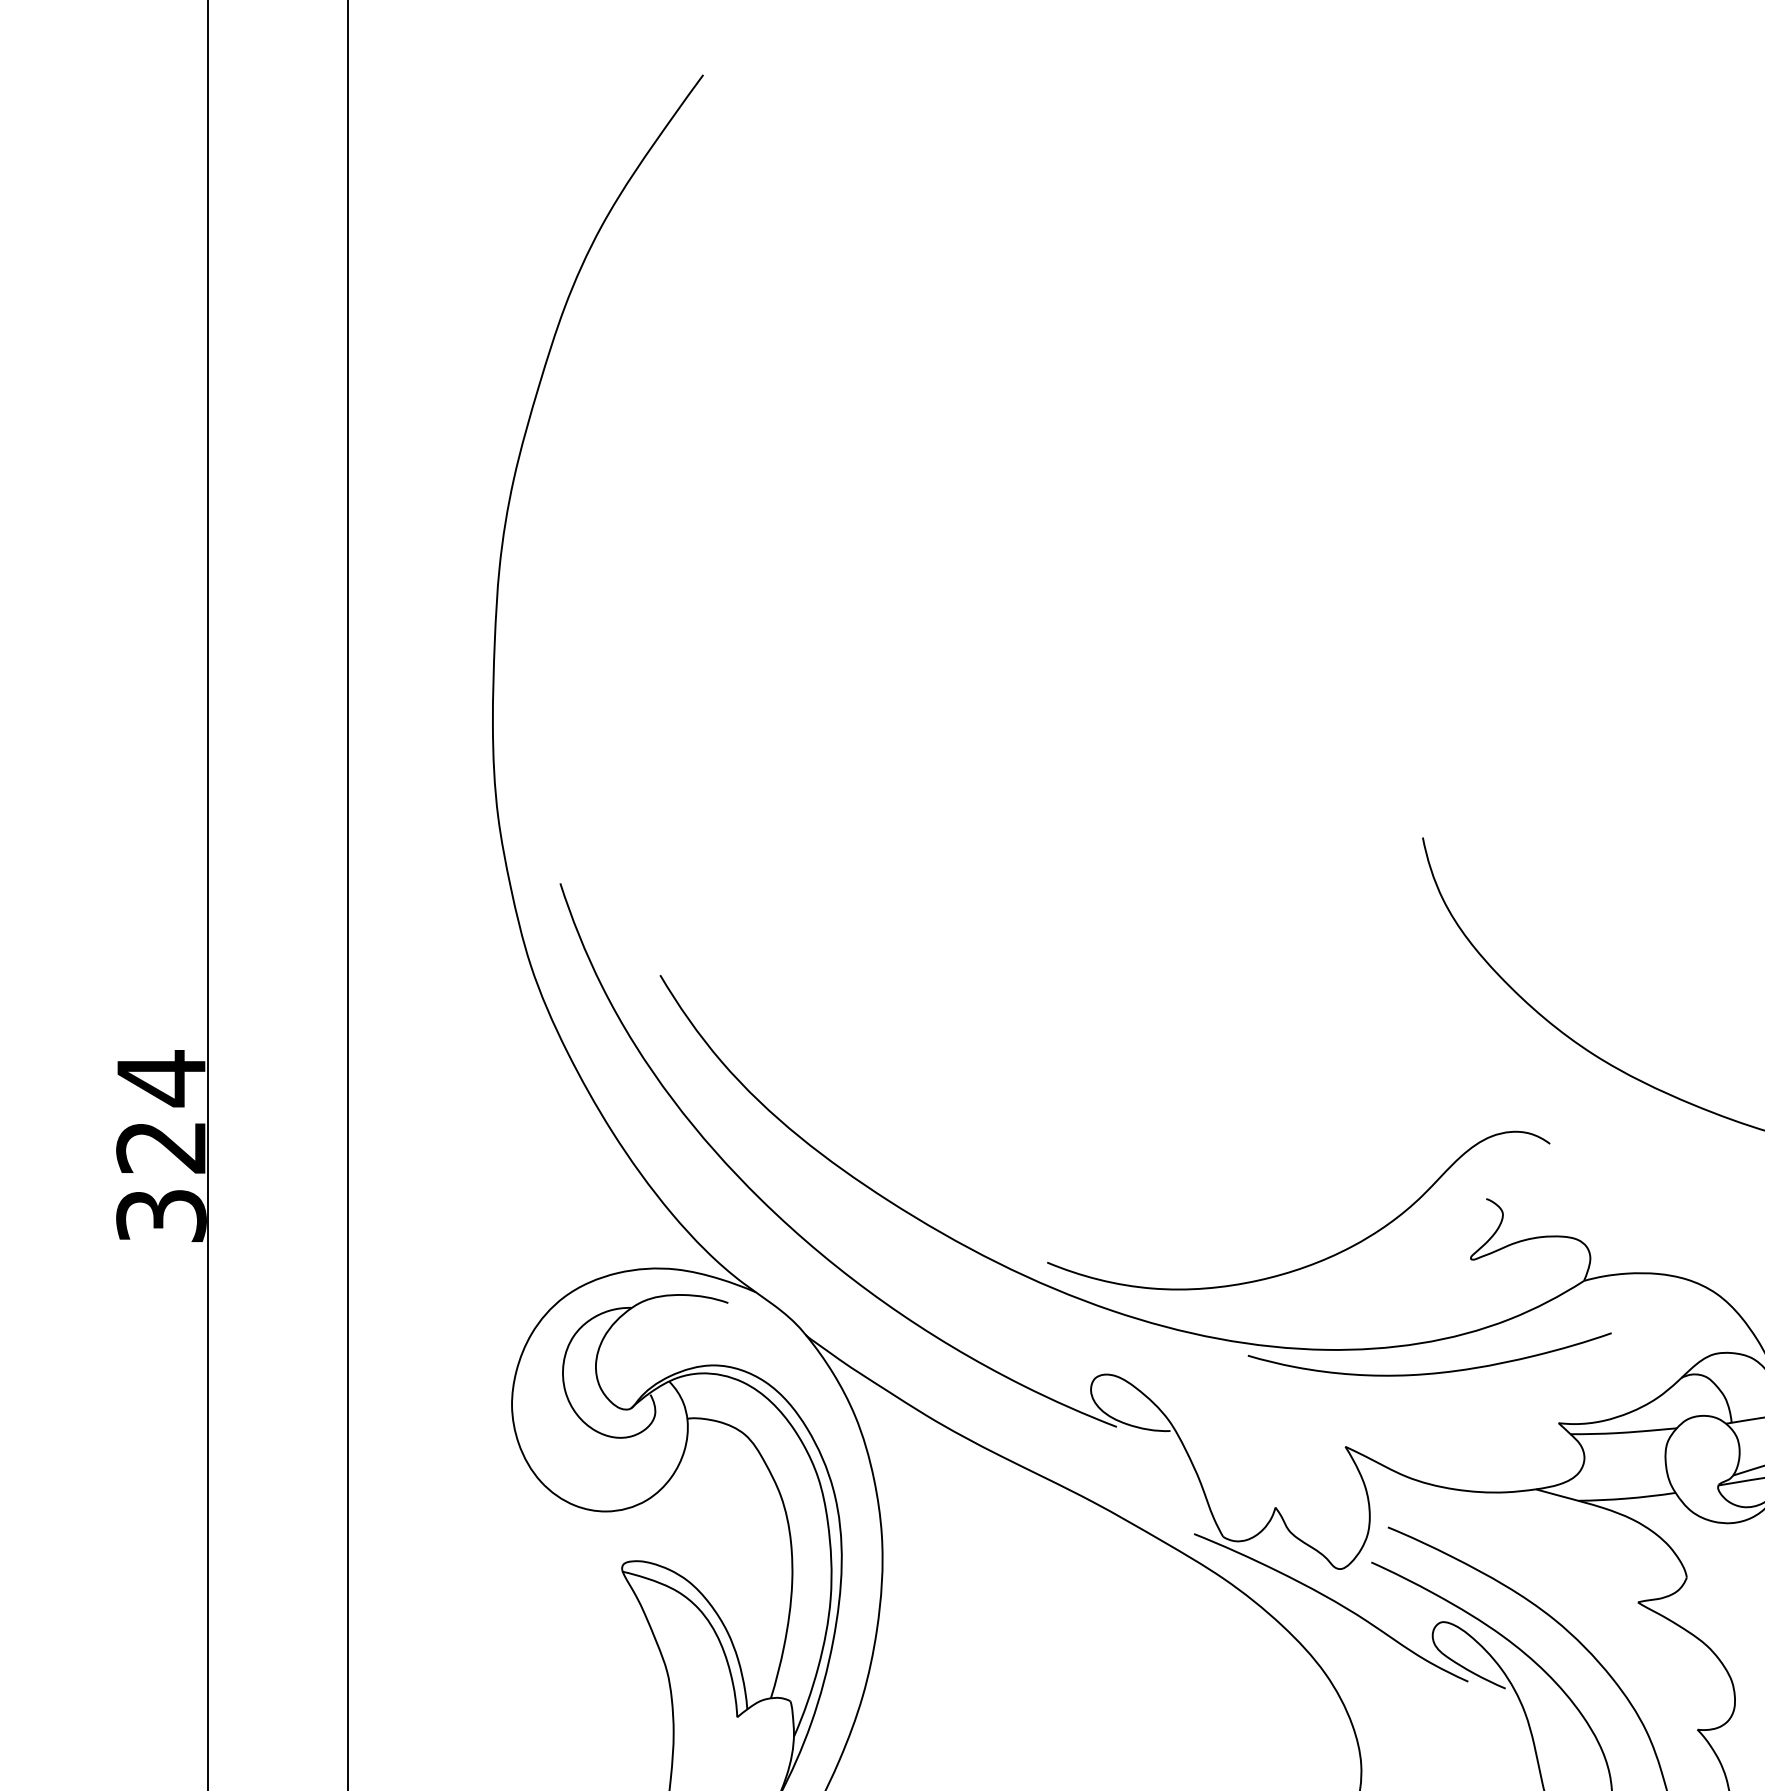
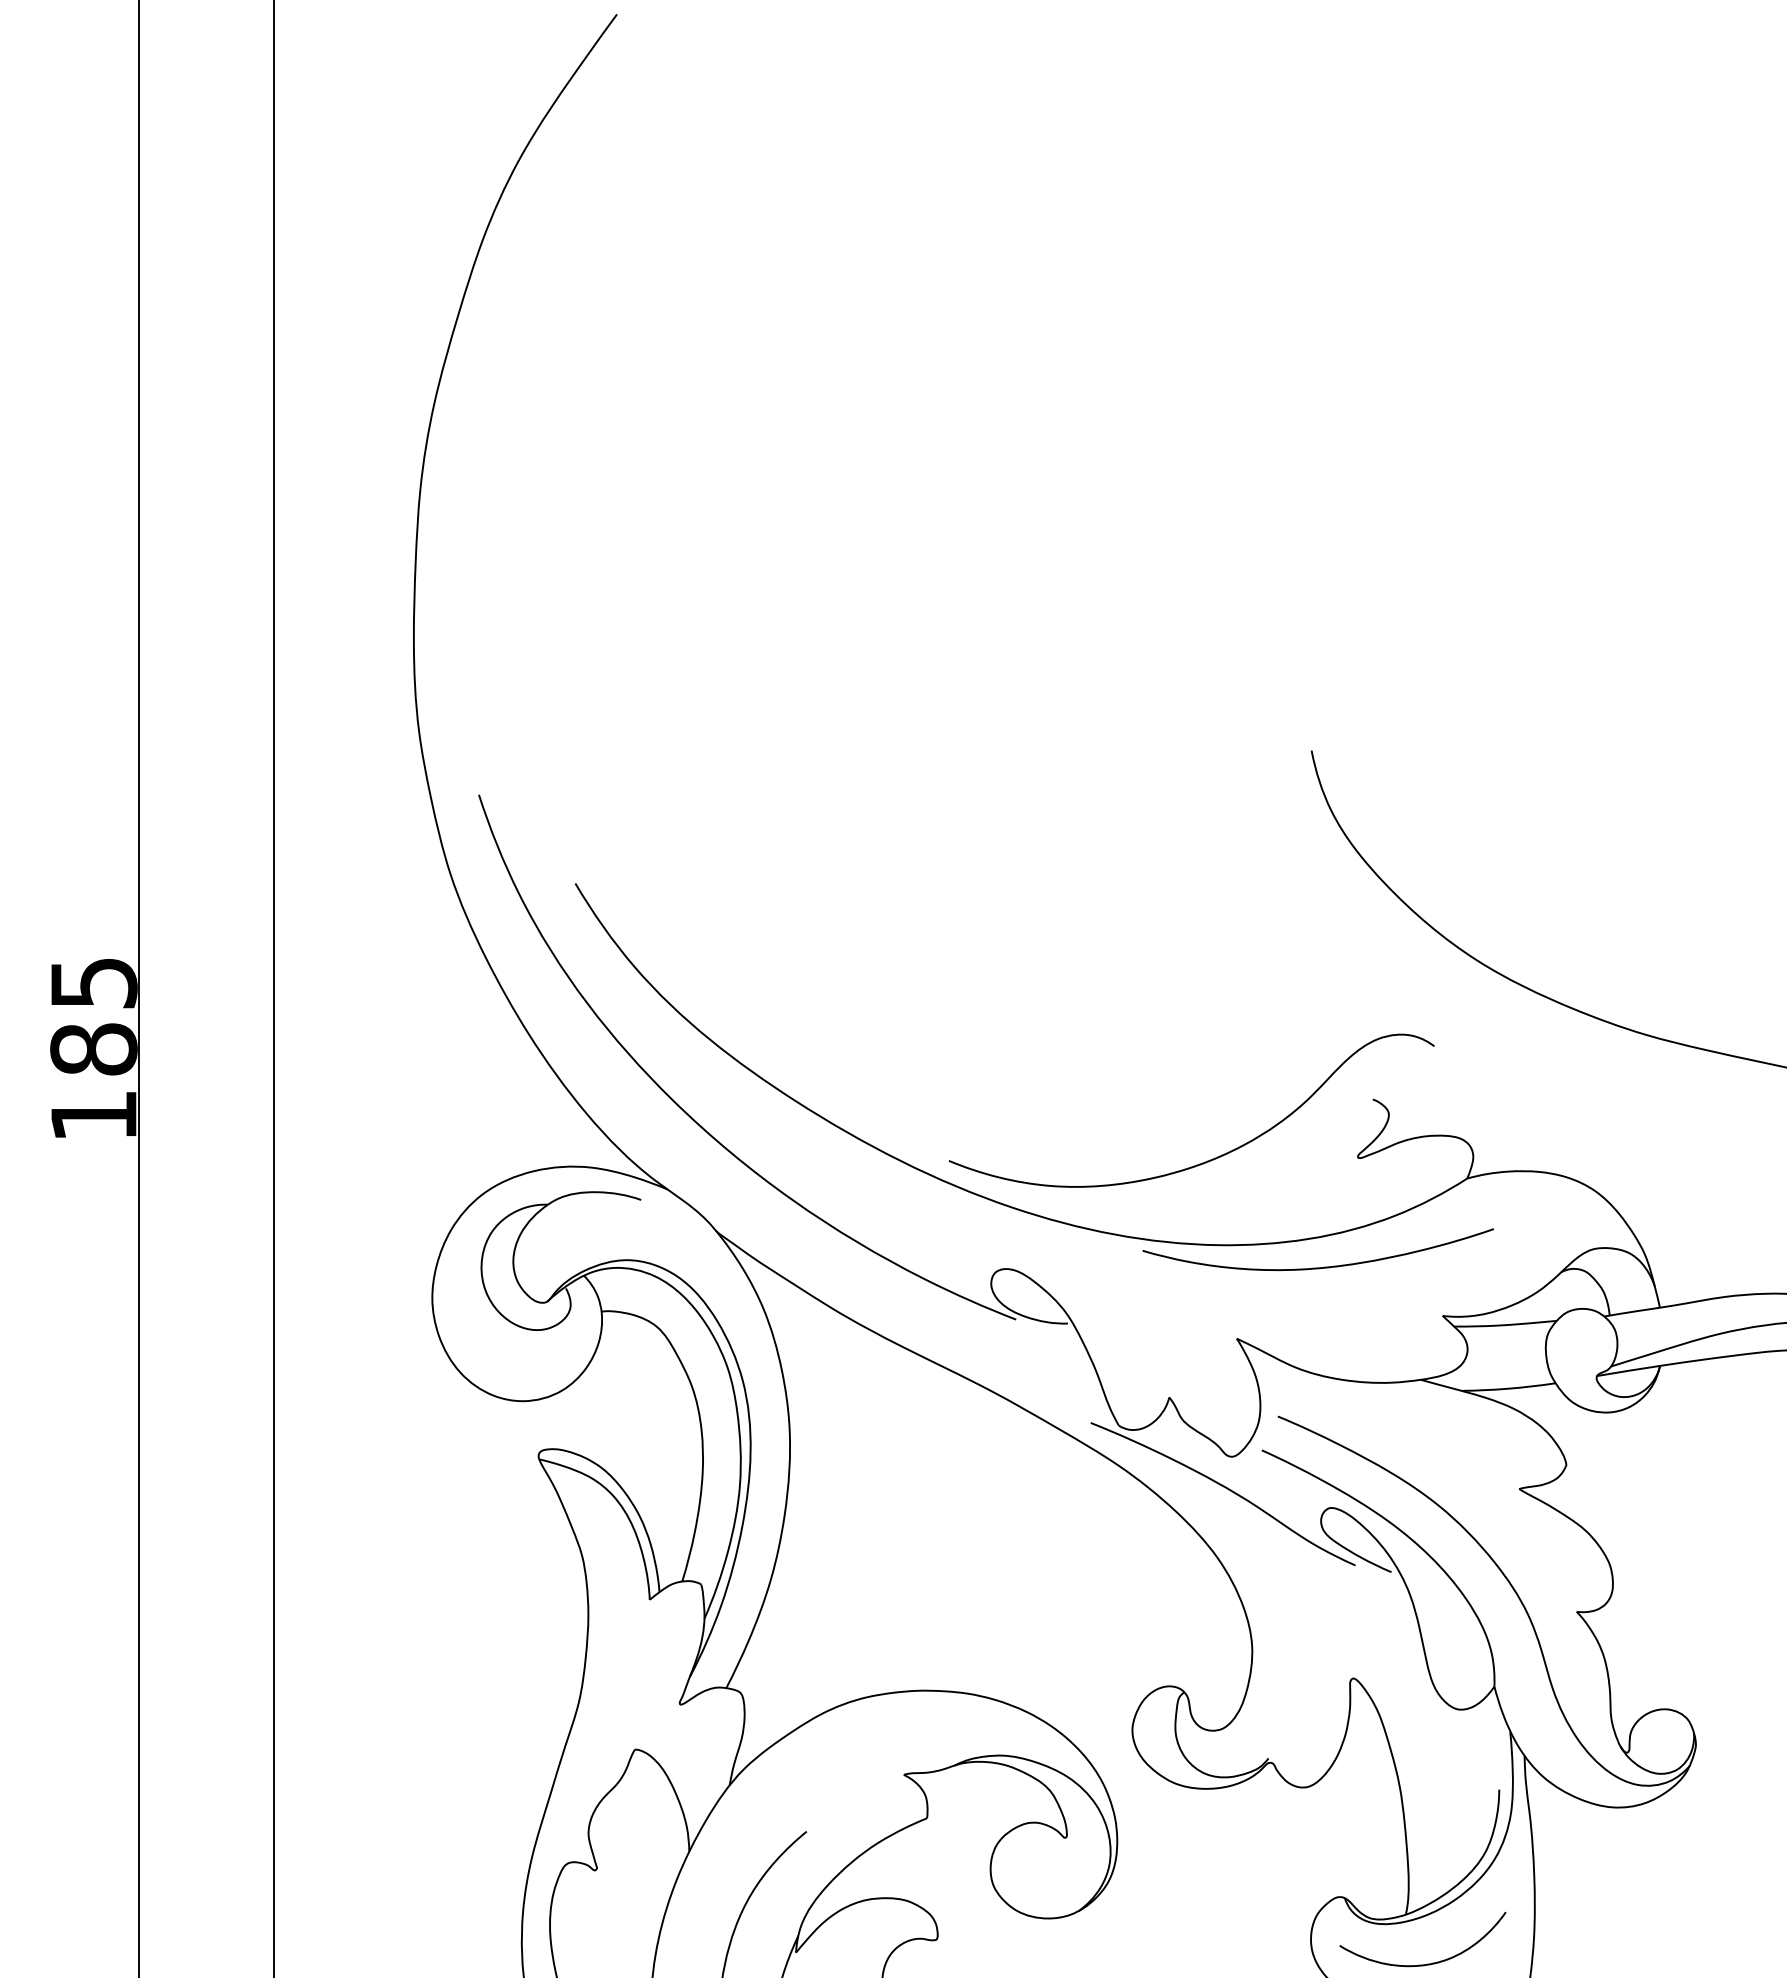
text: (161, 1146) -> (93, 1048), 324 -> 185

